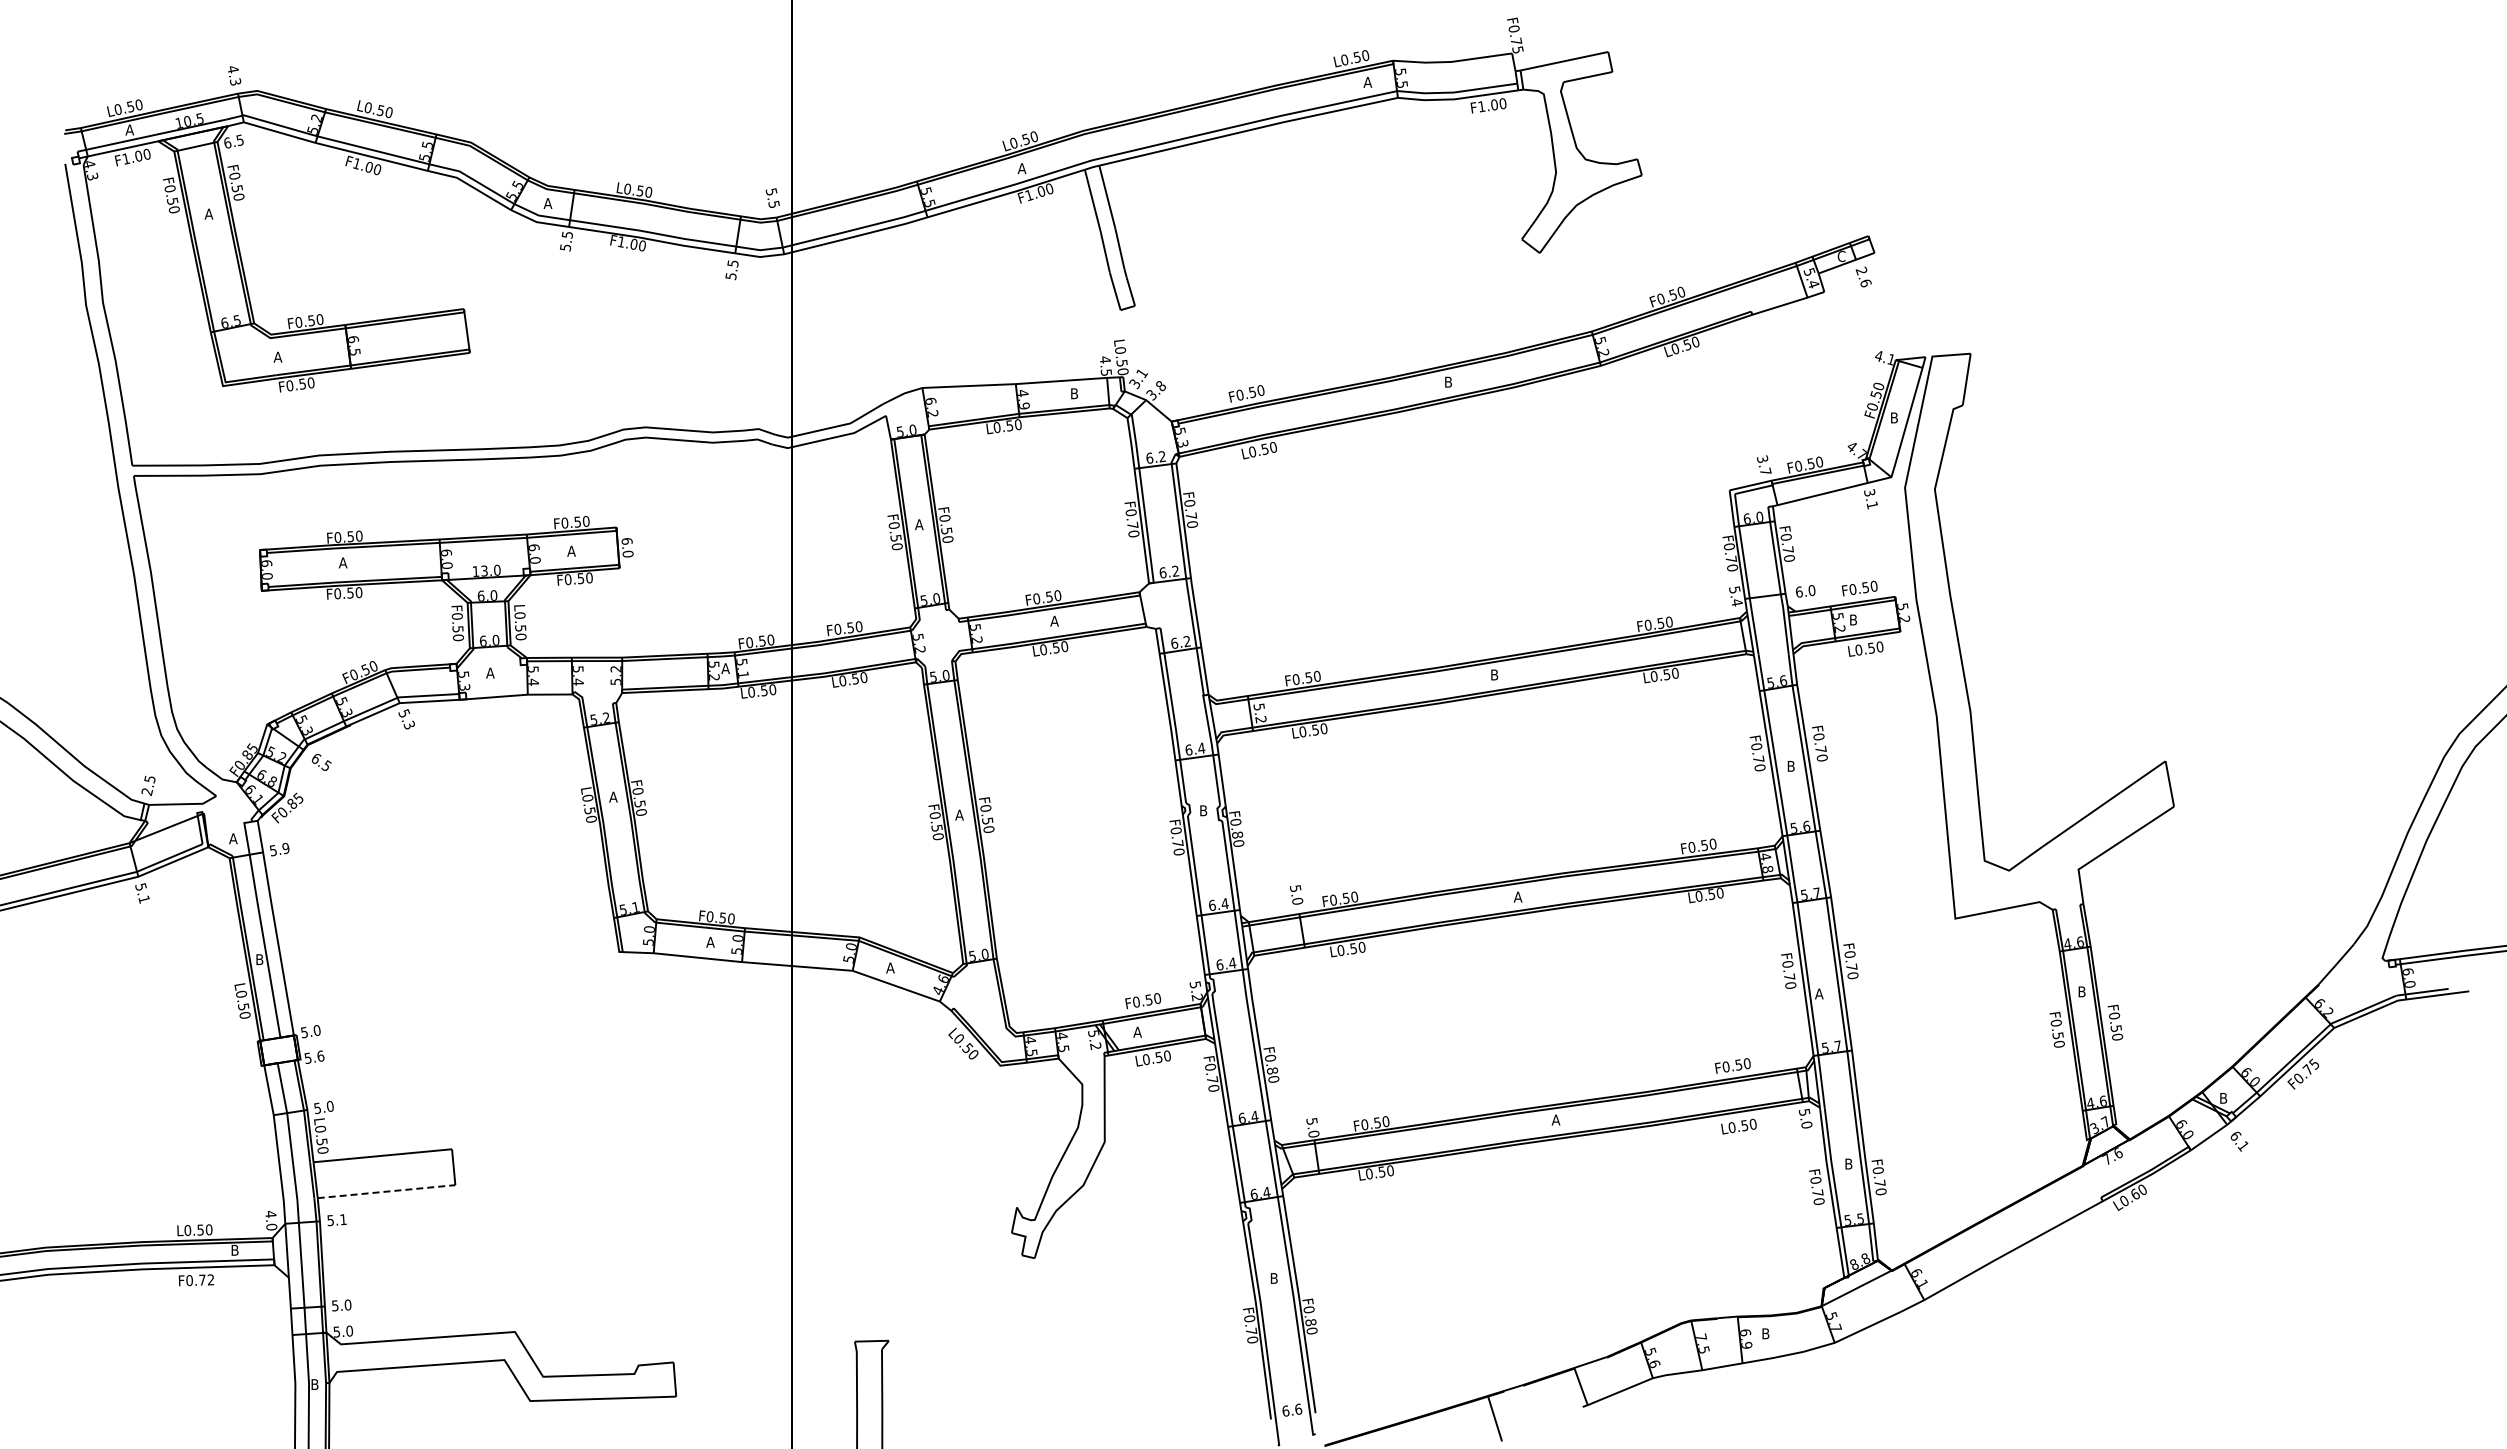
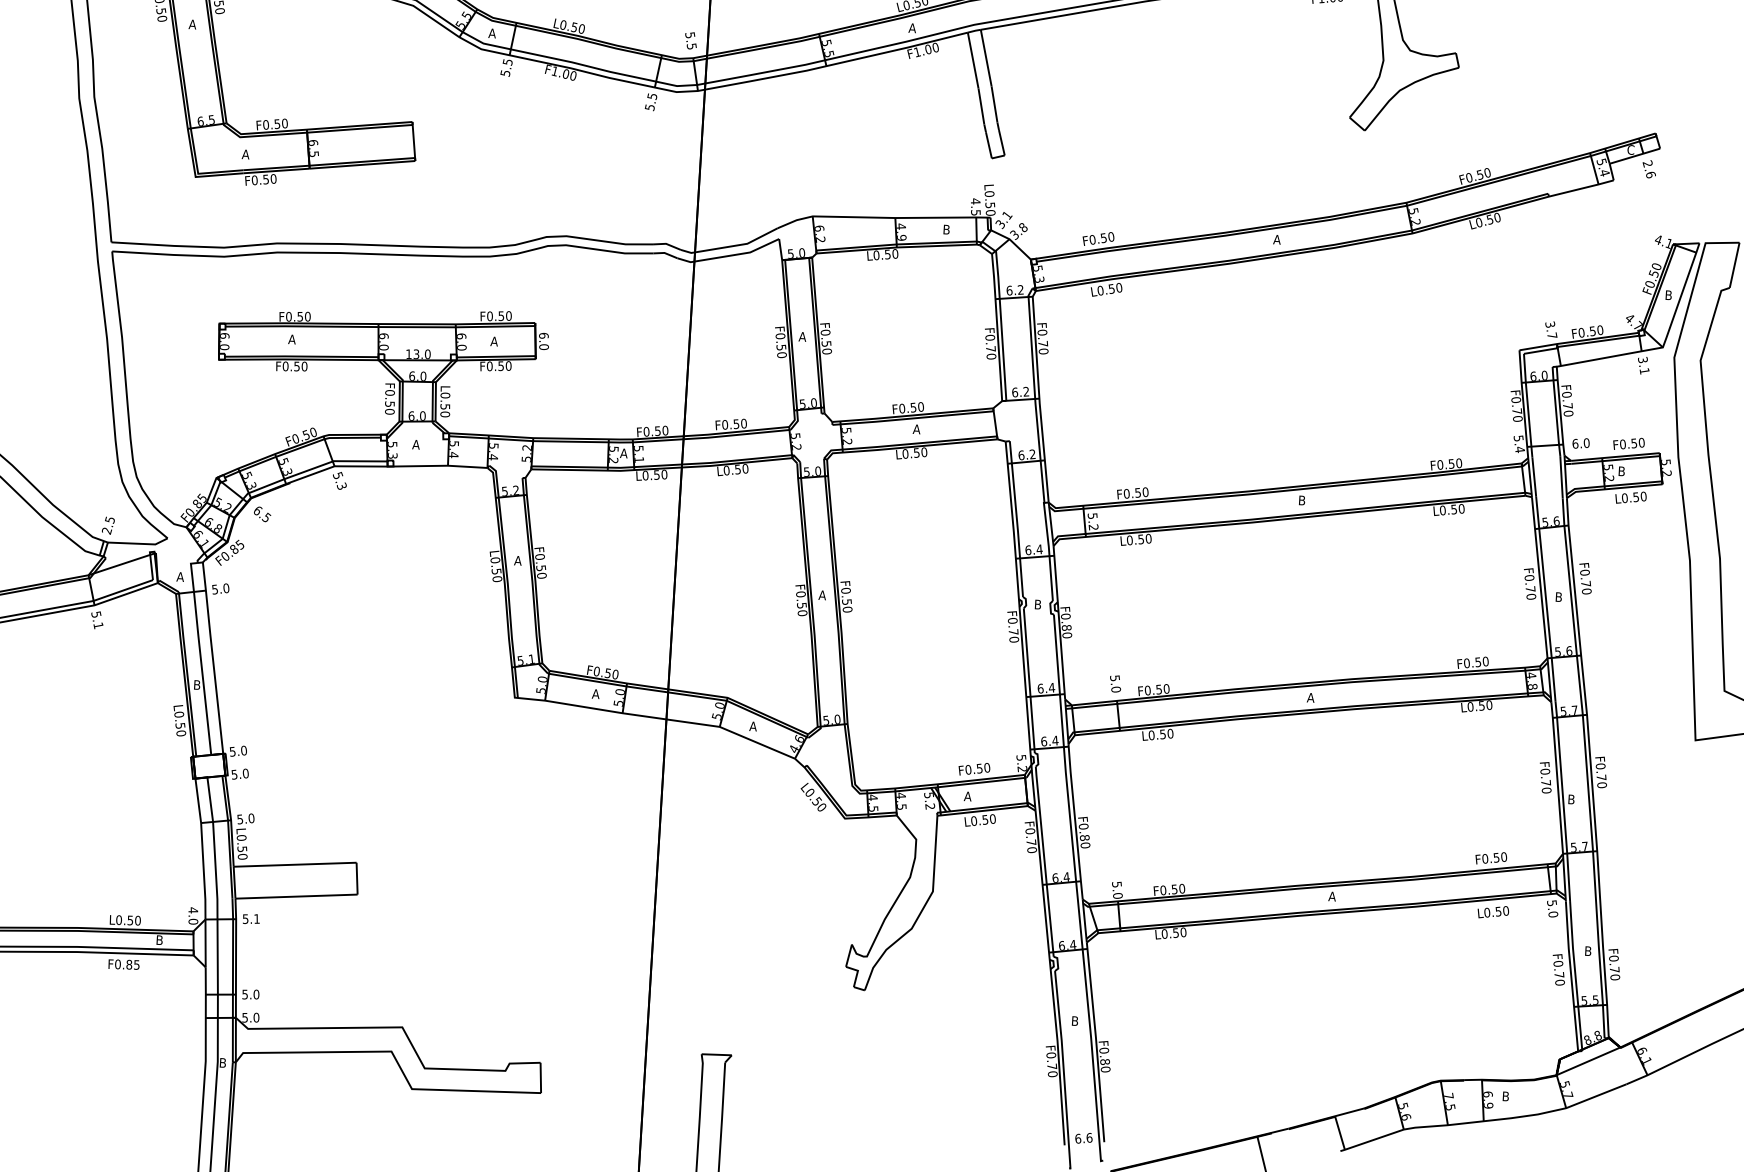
text: (1448, 381) -> (1277, 239), B -> A
text: (285, 848) -> (225, 588), 5.9 -> 5.0
text: (1819, 993) -> (1571, 799), A -> B
text: (320, 1055) -> (245, 772), 5.6 -> 5.0
line: (387, 1191) -> (297, 896), dashed -> solid
text: (206, 1279) -> (132, 964), F0.72 -> F0.85

